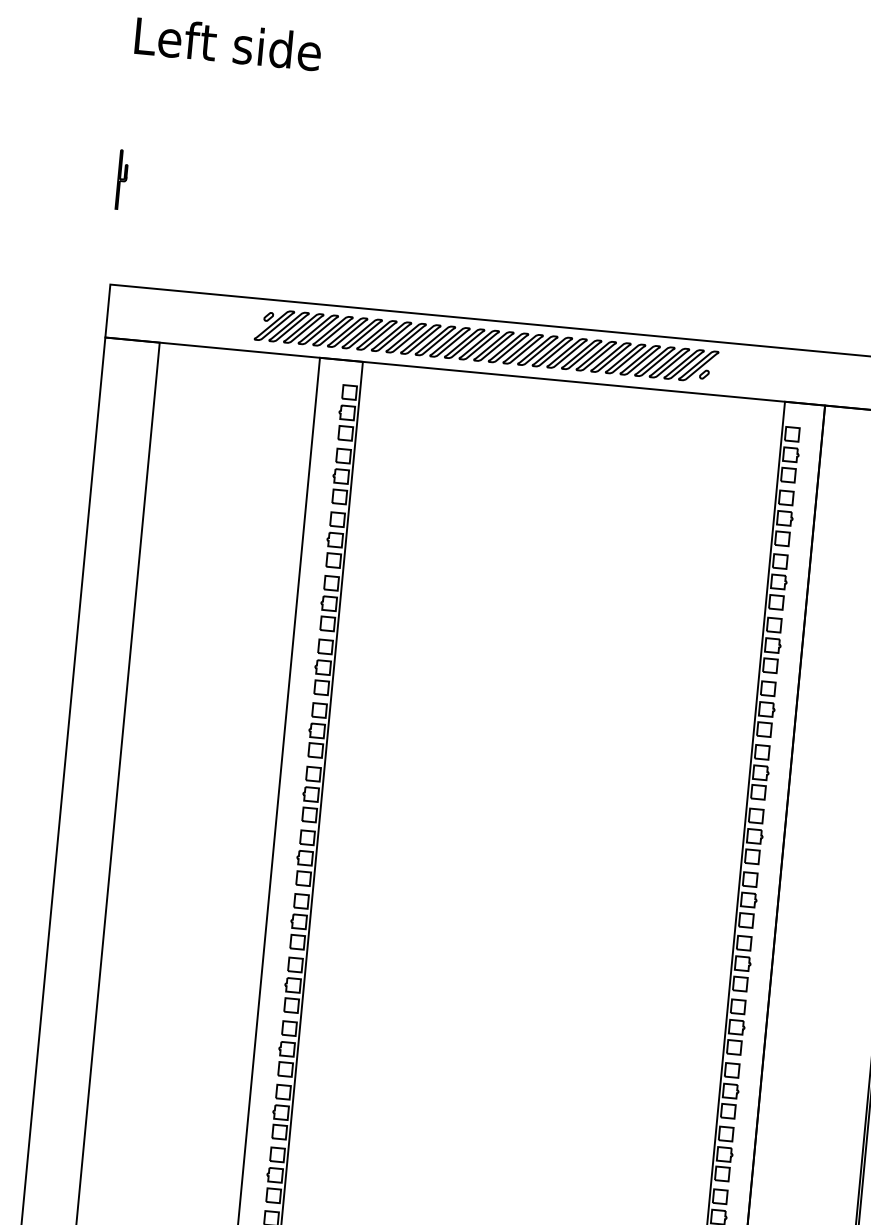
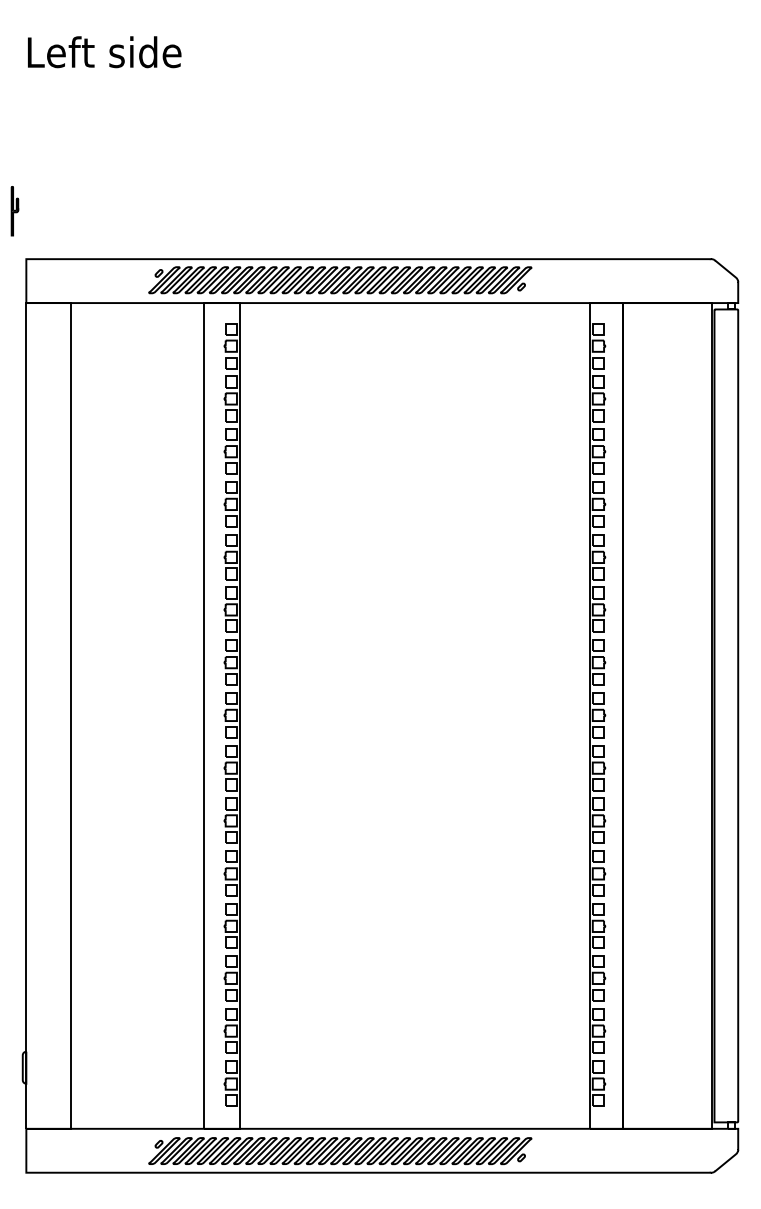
part: (121, 180) -> (14, 211), moved

